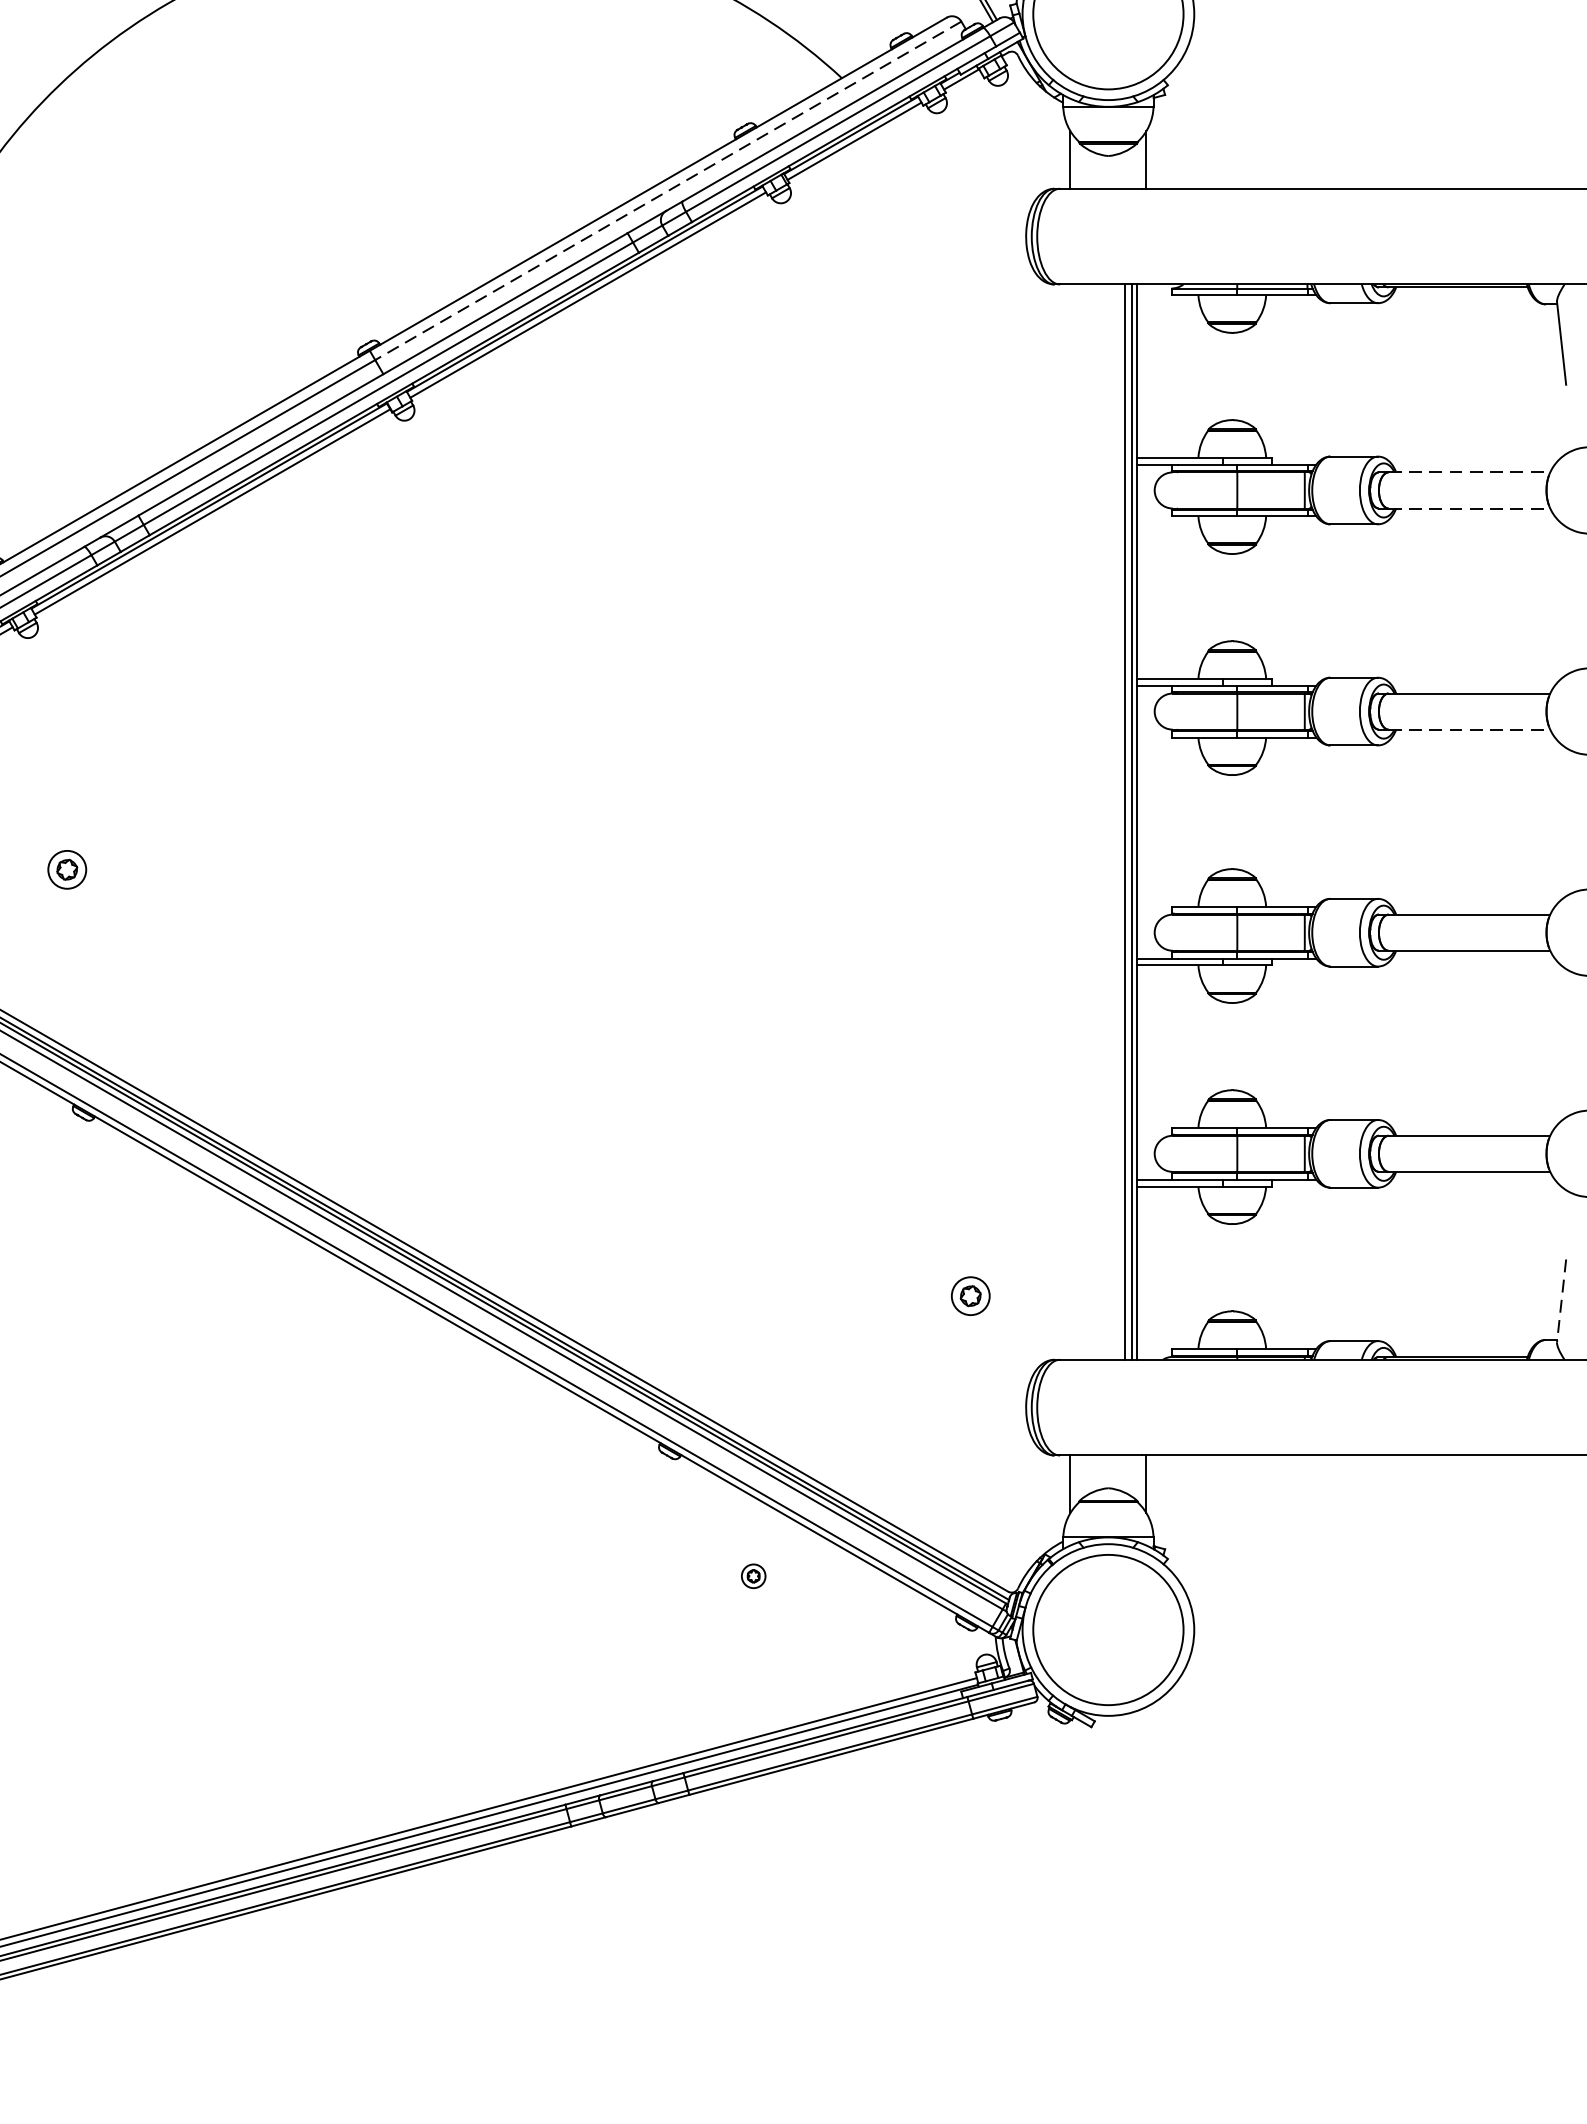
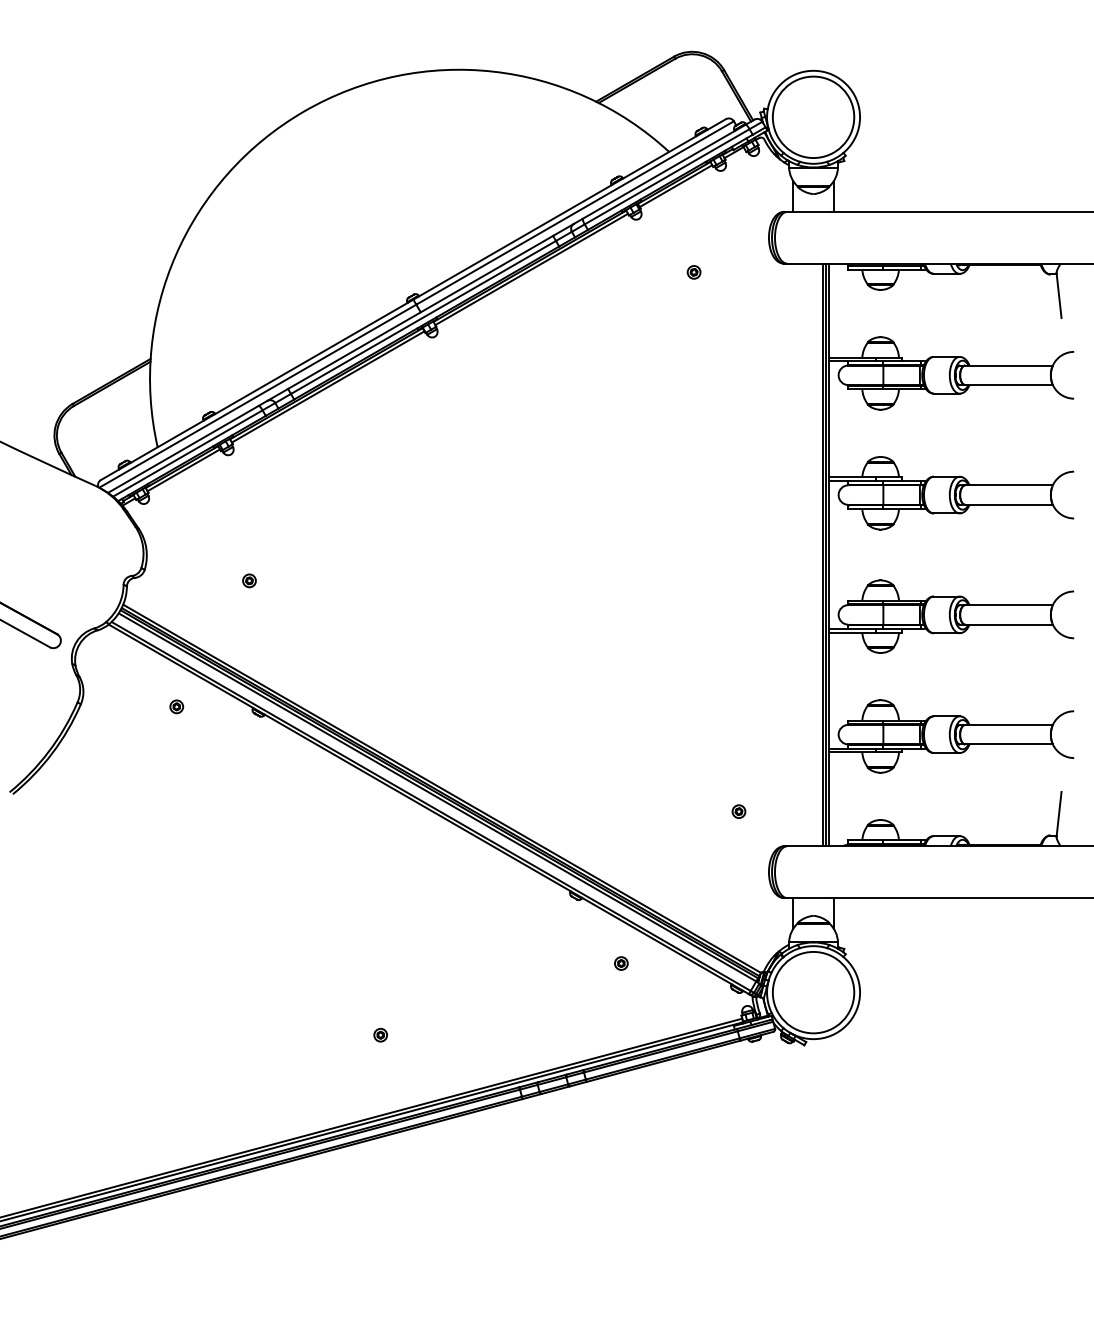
line: (667, 191) -> (574, 213), dashed -> solid
part: (886, 300) -> (693, 272), added
line: (1470, 472) -> (1009, 365), dashed -> solid
line: (1470, 509) -> (1009, 385), dashed -> solid
line: (1470, 728) -> (1009, 504), dashed -> solid
part: (67, 869) -> (249, 580), size x0.62
part: (969, 1295) -> (738, 811), size x0.62
line: (1562, 1301) -> (1059, 814), dashed -> solid
part: (309, 1707) -> (380, 1034), added

